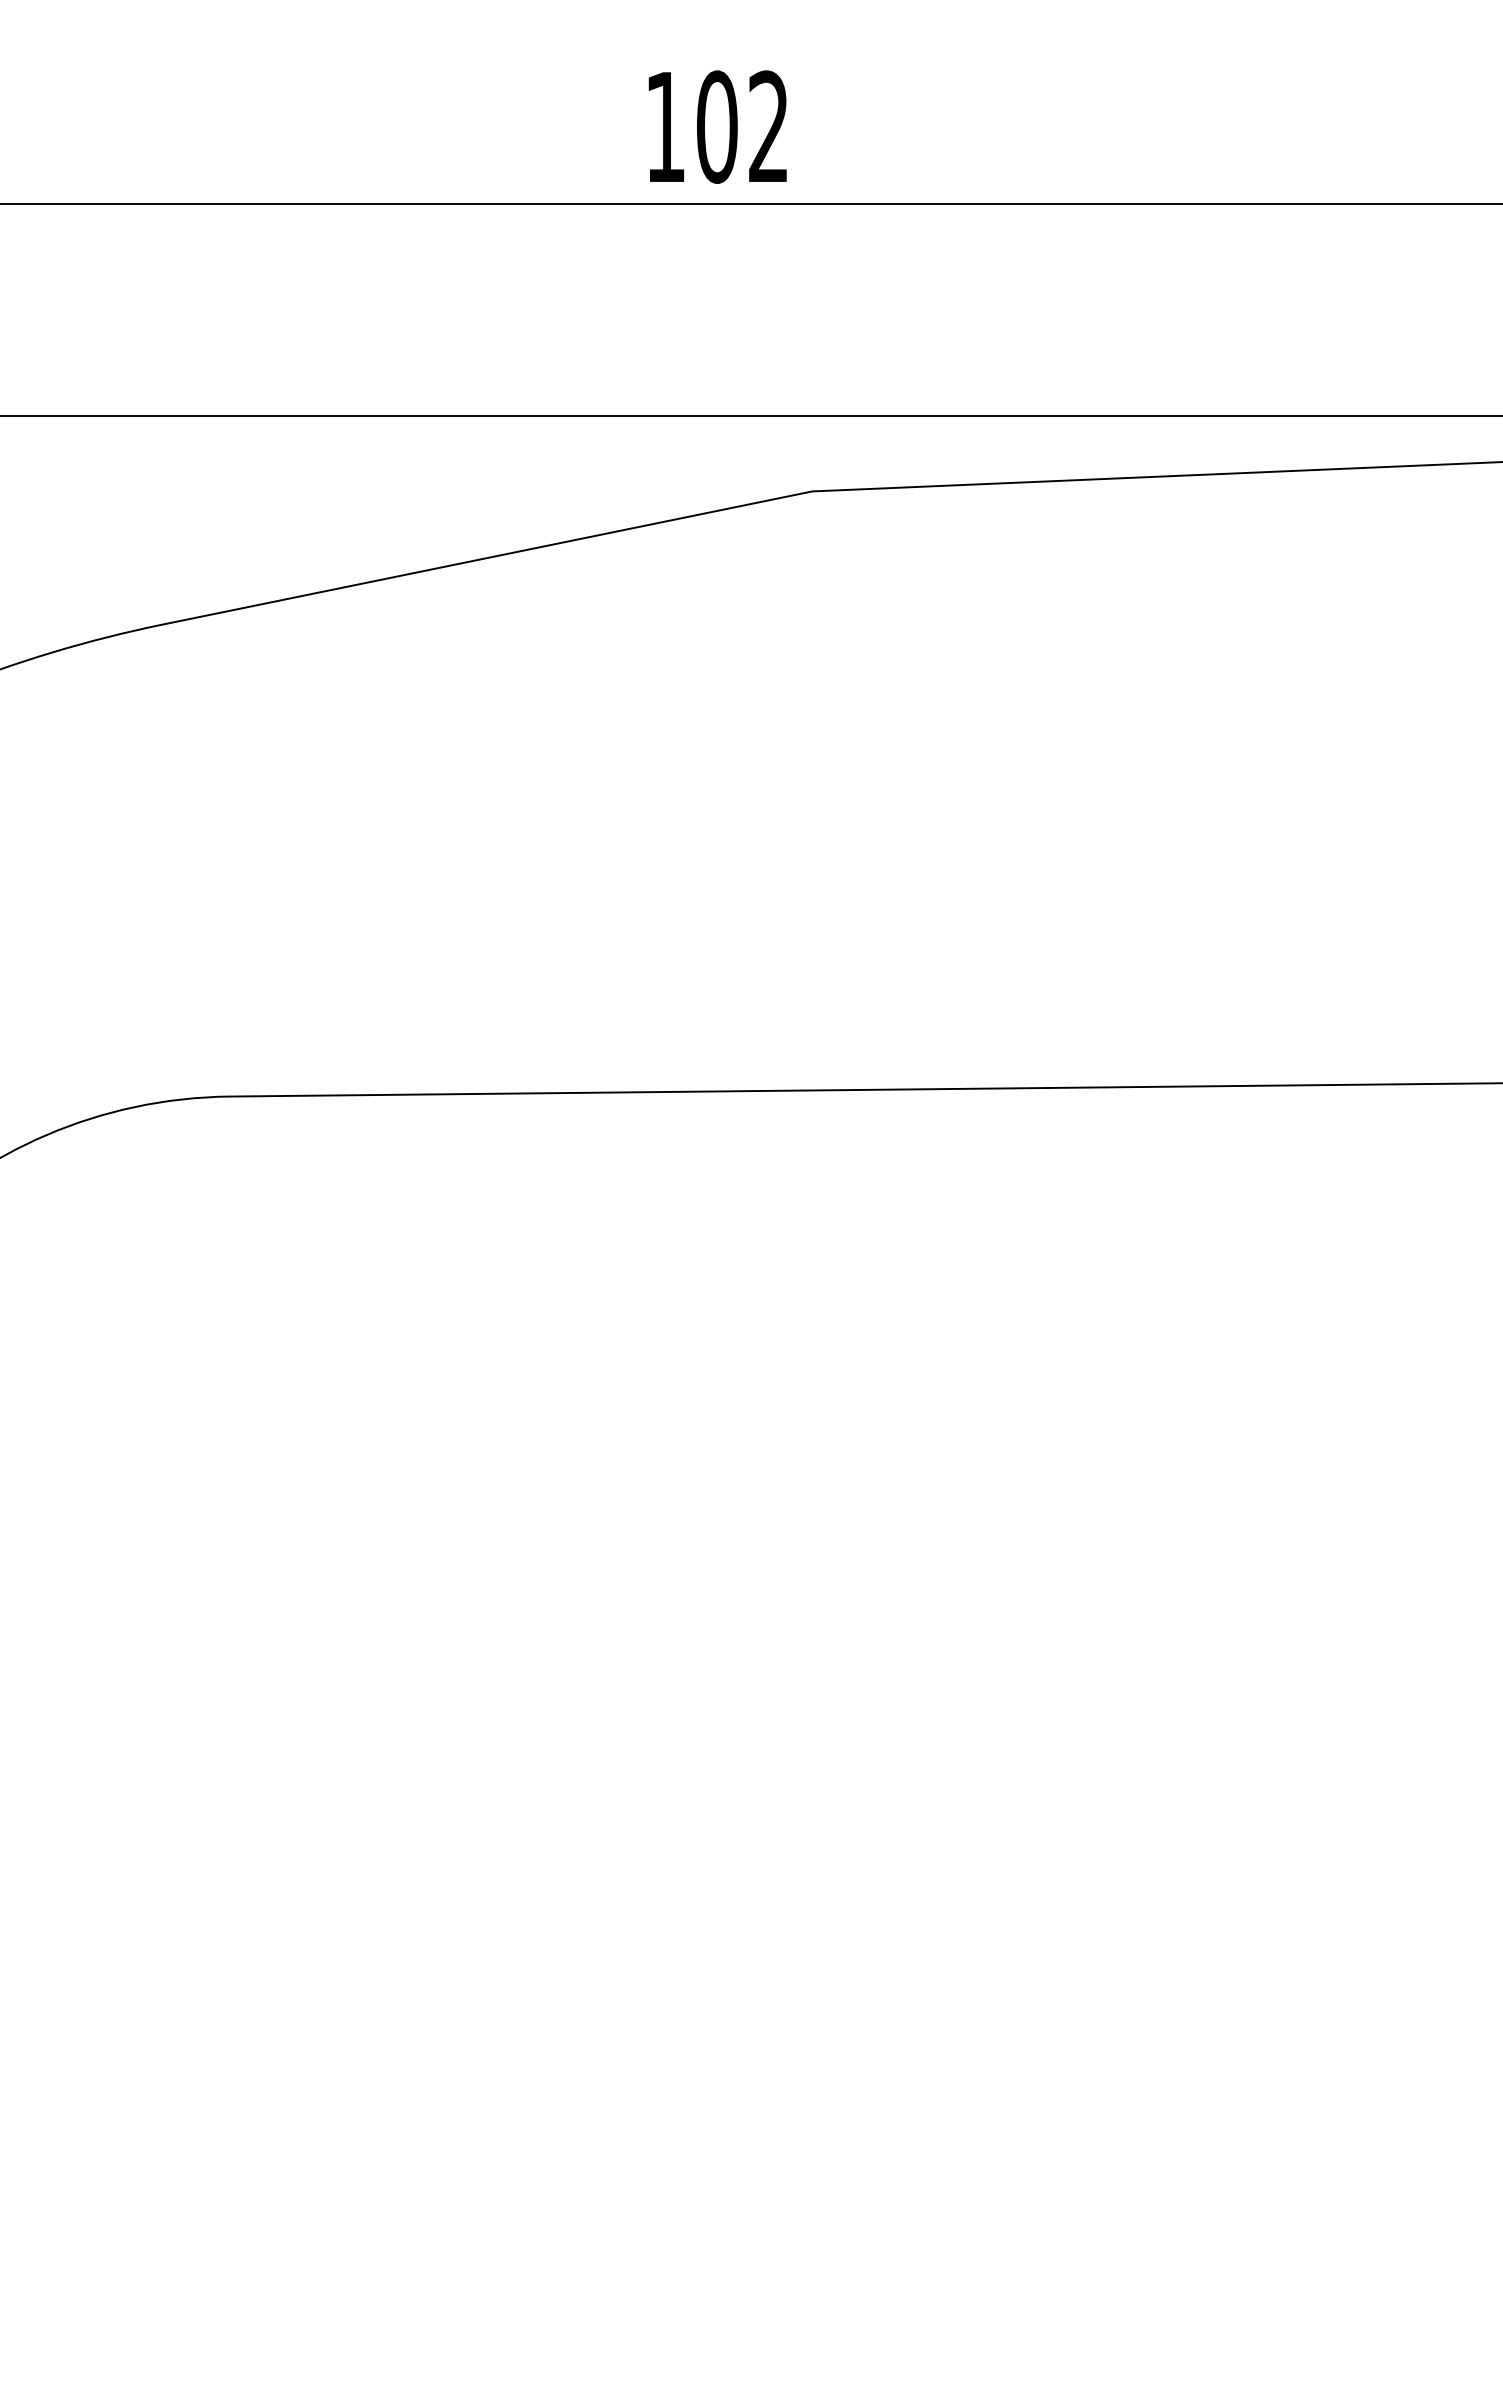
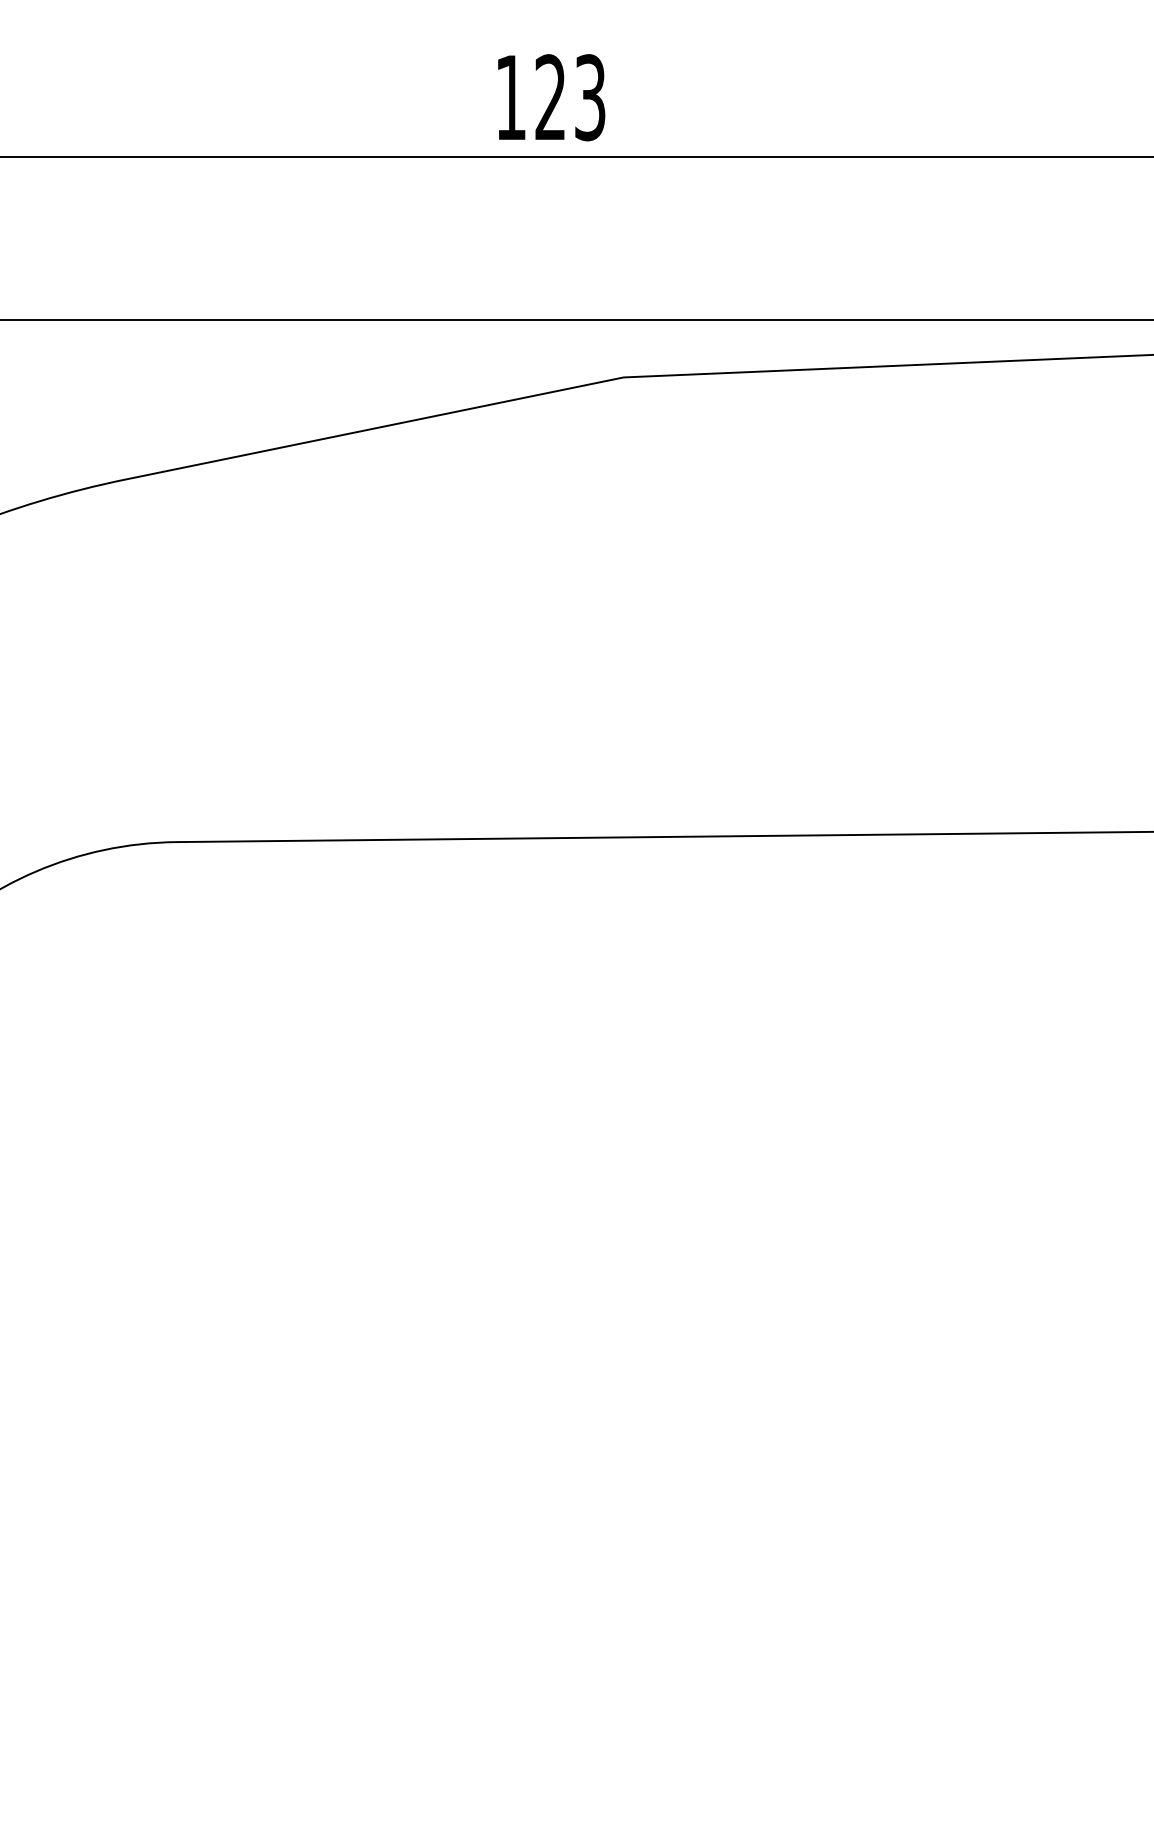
text: (743, 126) -> (570, 97), 102 -> 123

